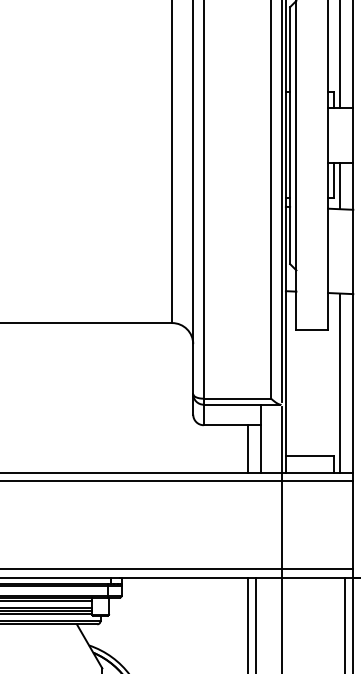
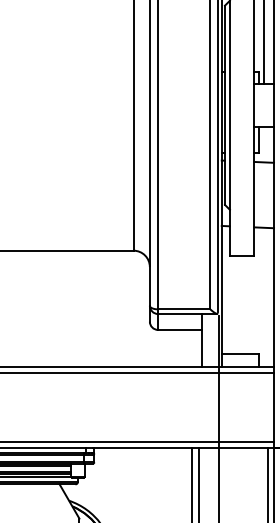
line: (339, 186) -> (263, 144), removed
line: (339, 382) -> (263, 296), removed
line: (247, 448) -> (191, 347), removed

